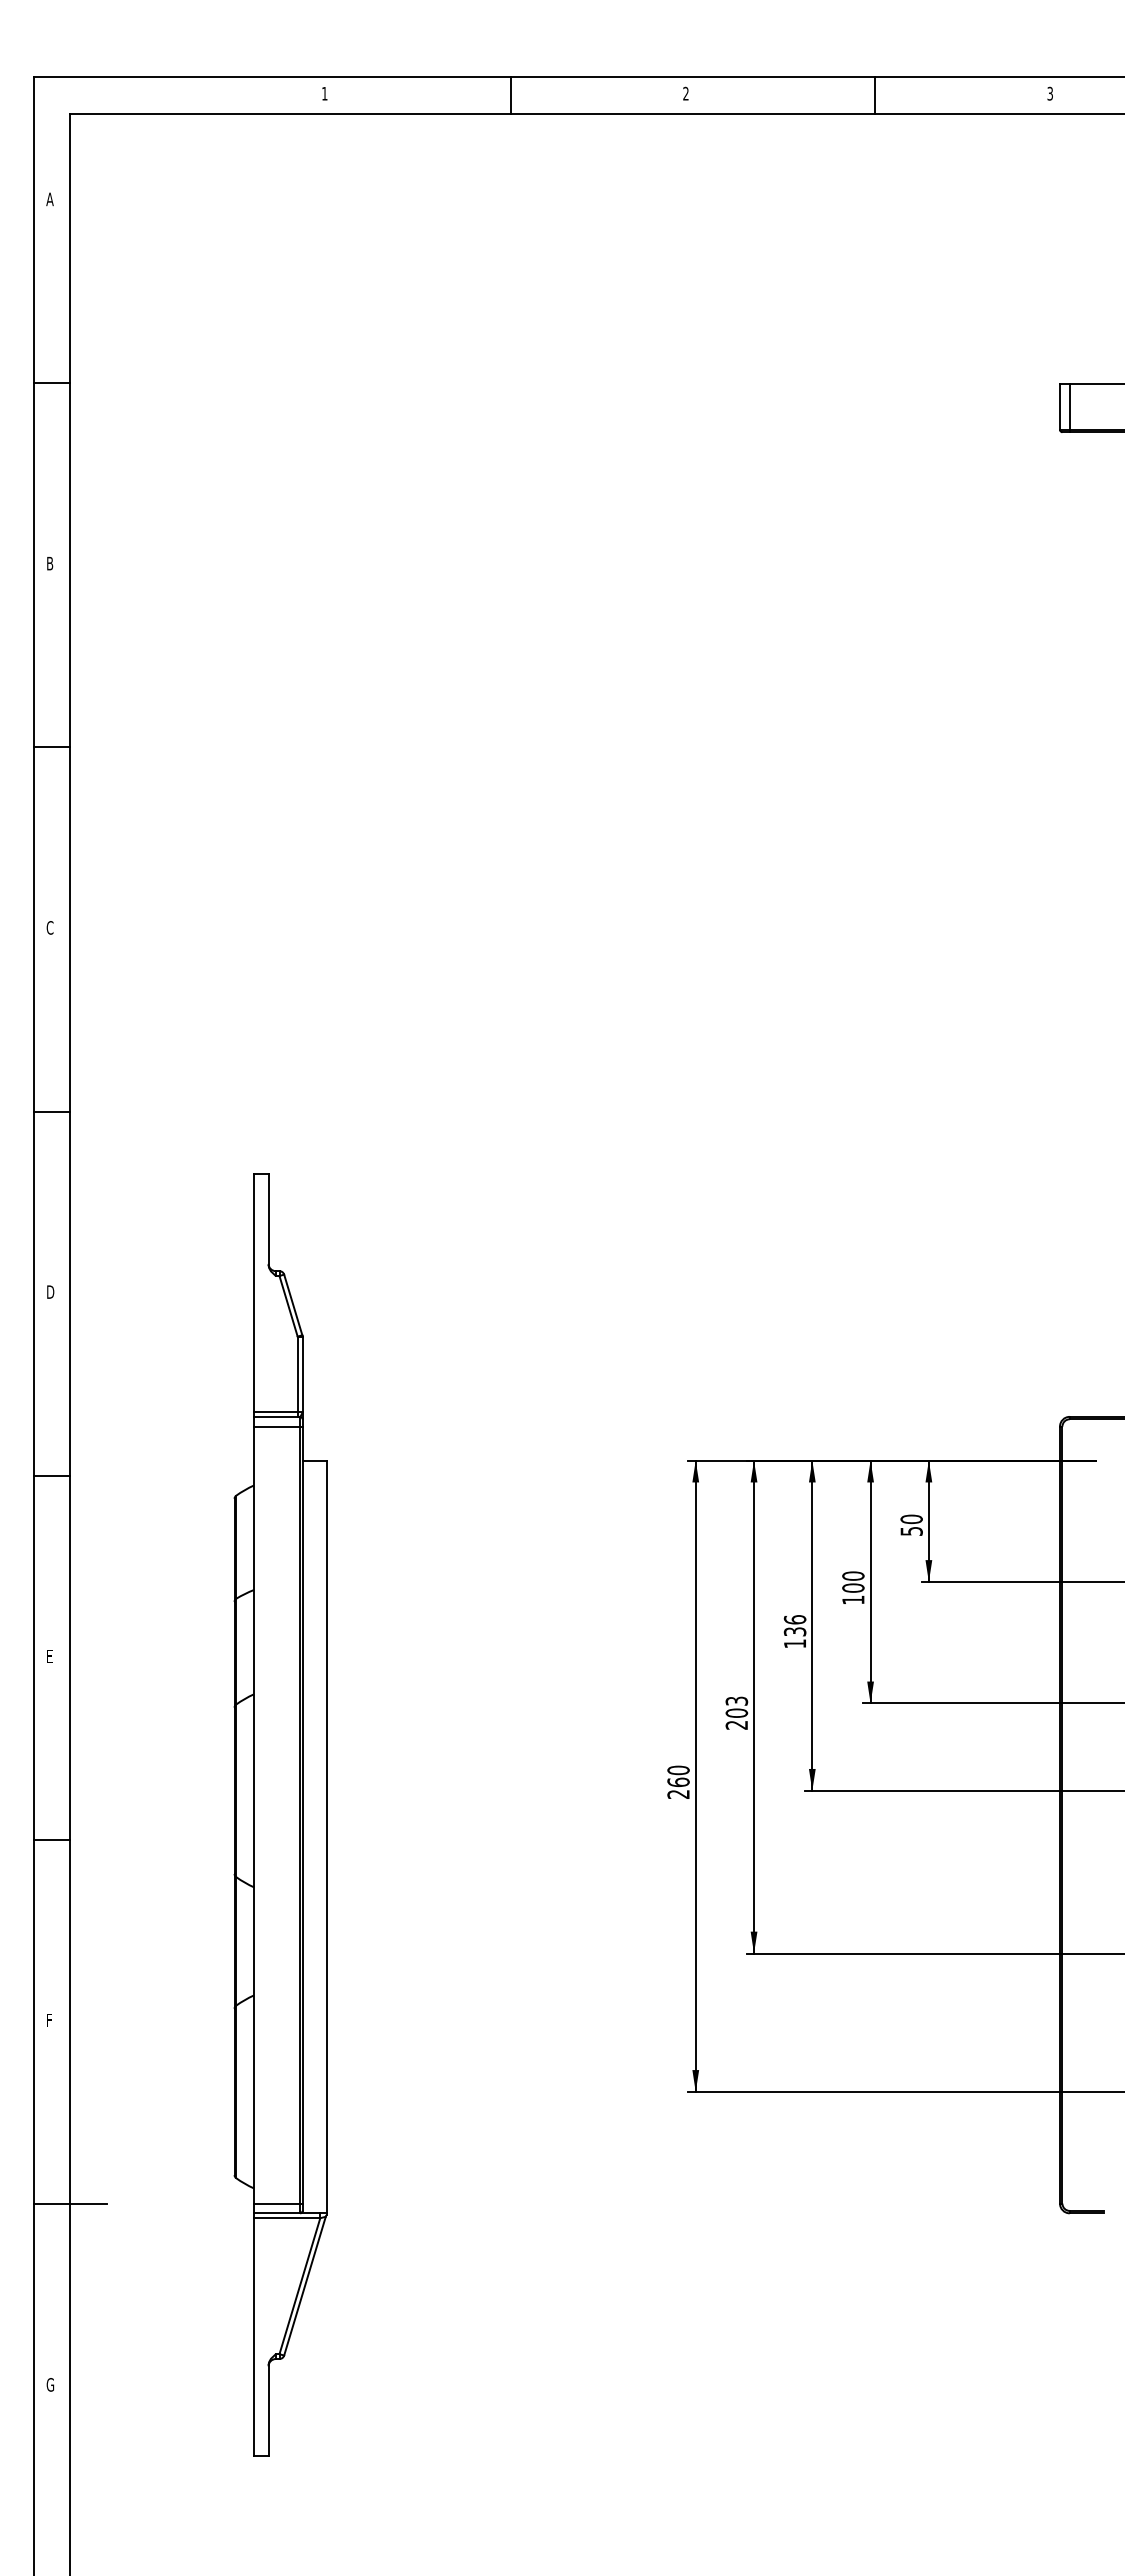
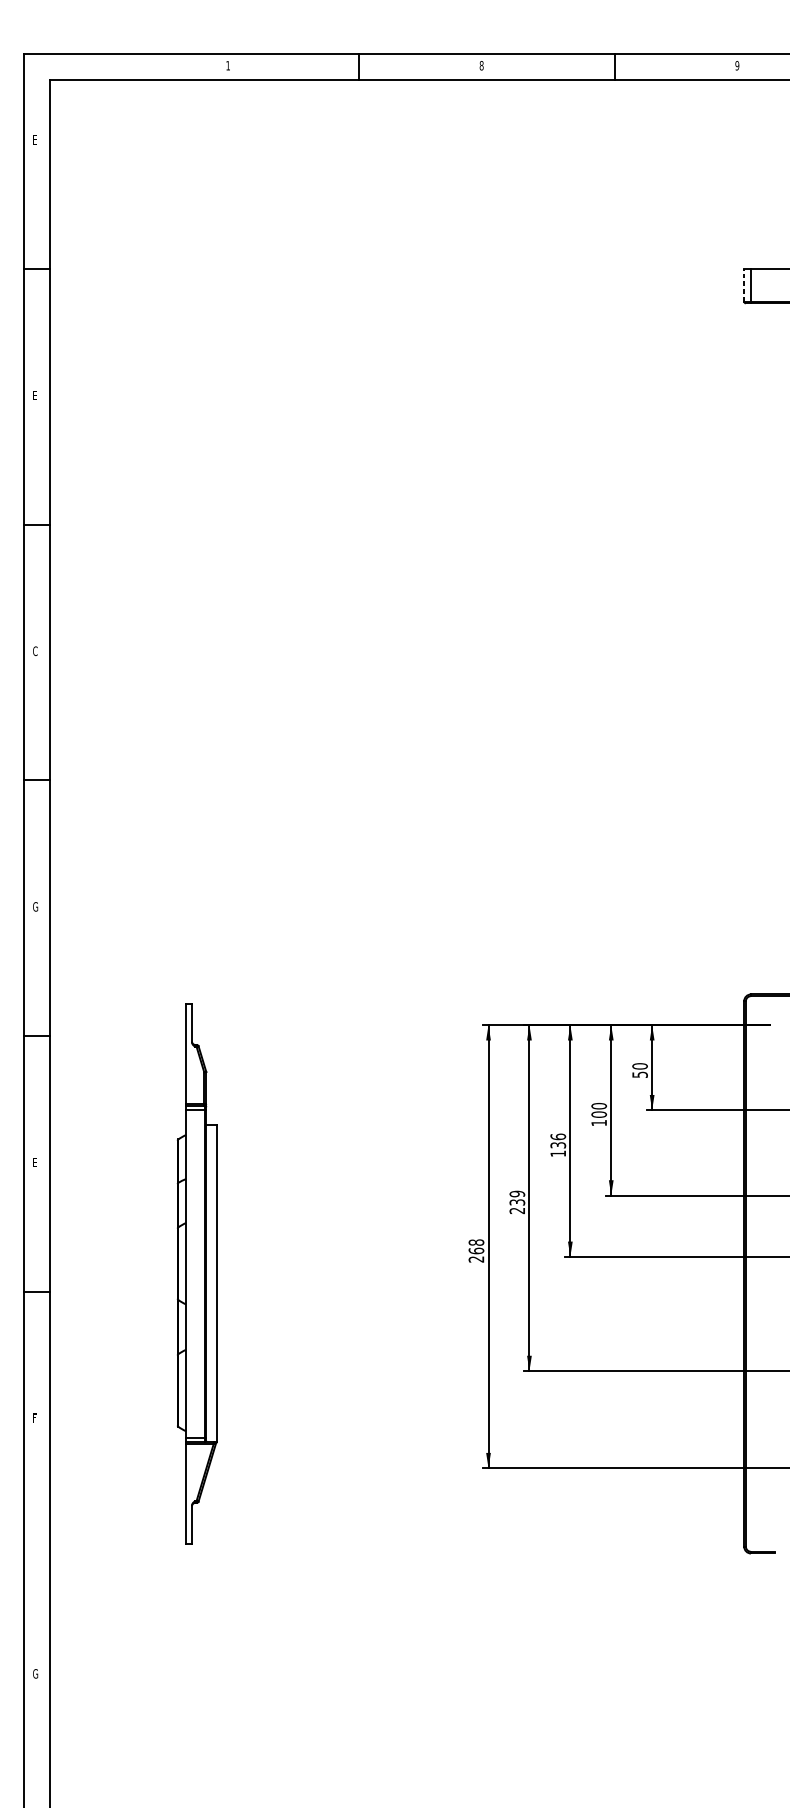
text: (685, 93) -> (481, 65), 2 -> 8
text: (1050, 93) -> (737, 65), 3 -> 9
text: (49, 199) -> (34, 139), A -> E
line: (1060, 406) -> (744, 285), solid -> dashed
text: (50, 563) -> (35, 395), B -> E
text: (50, 1291) -> (35, 906), D -> G
text: (736, 1706) -> (517, 1197), 203 -> 239
text: (678, 1770) -> (476, 1242), 260 -> 268
part: (280, 1814) -> (197, 1273), size x0.6
line: (69, 2204) -> (48, 1547), removed

